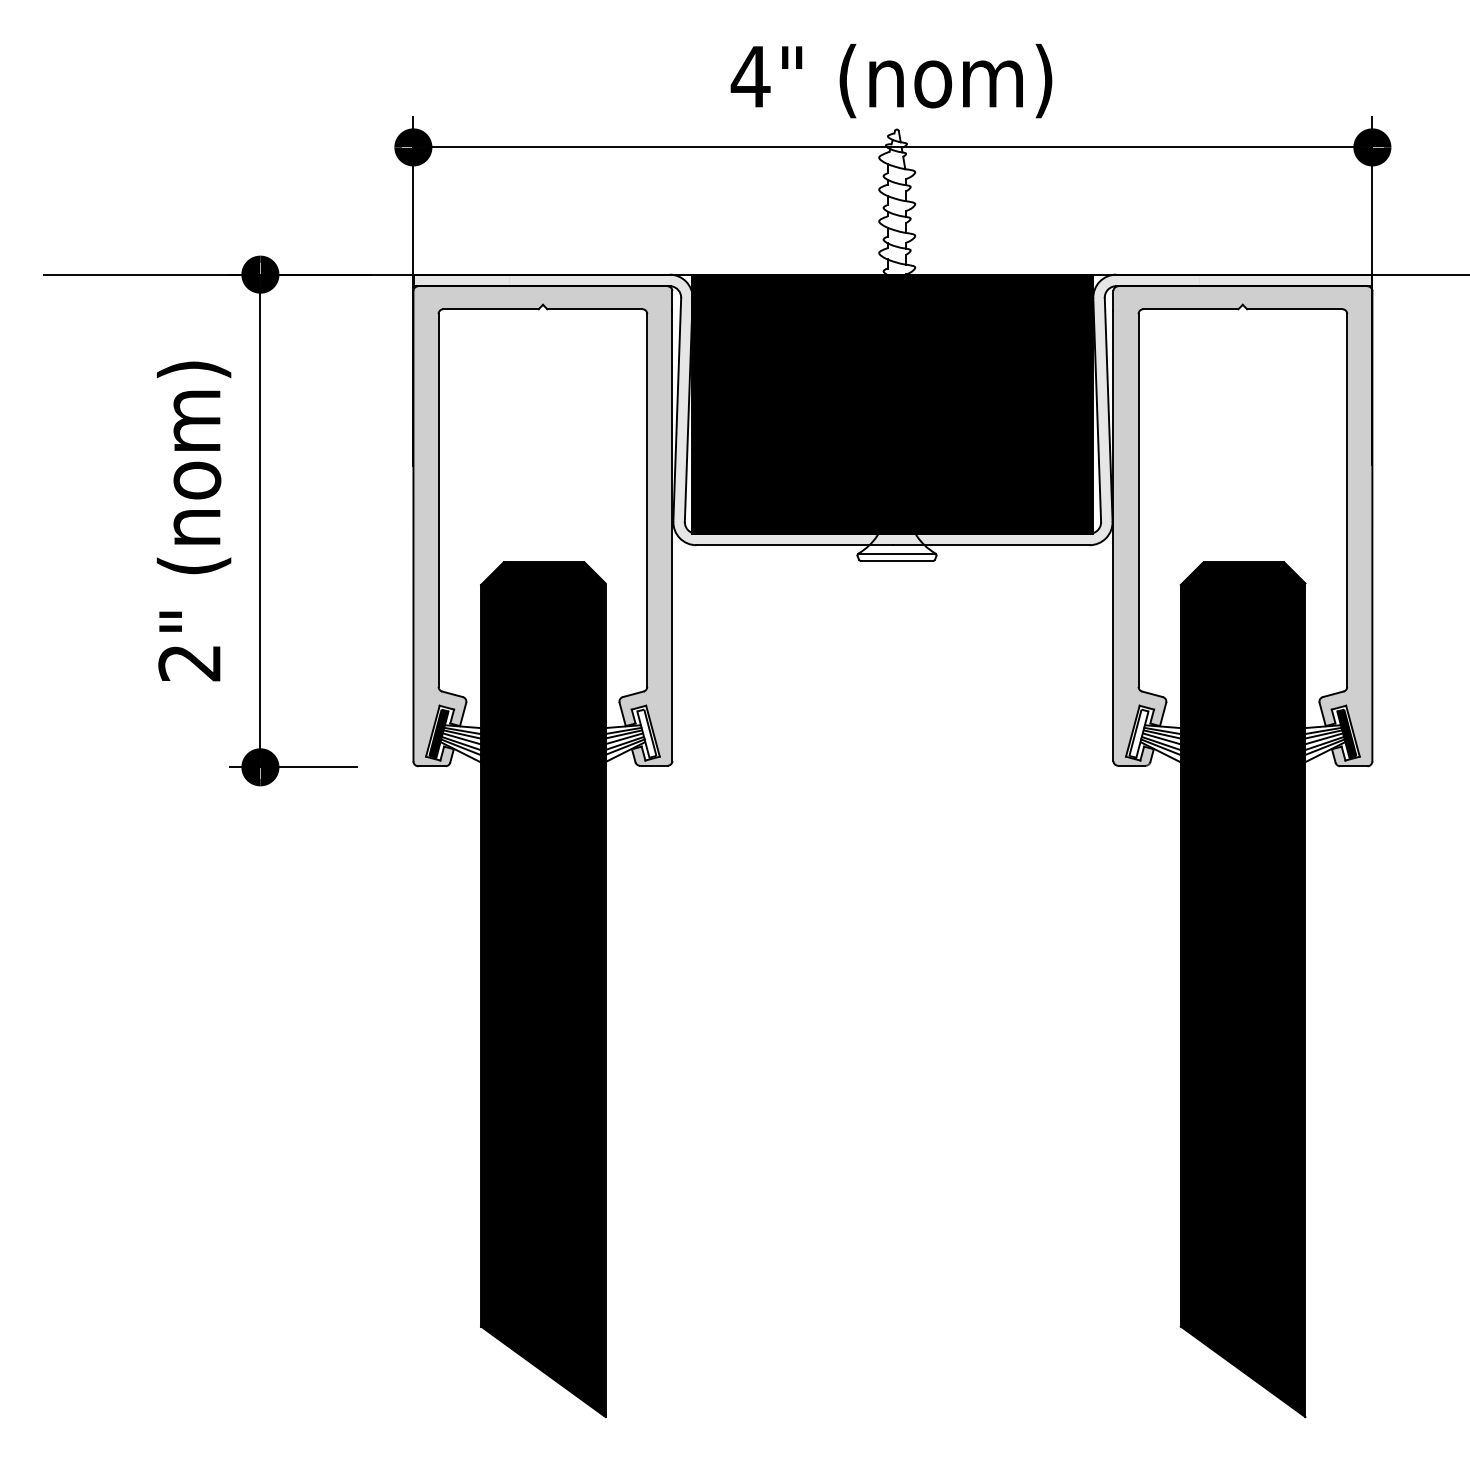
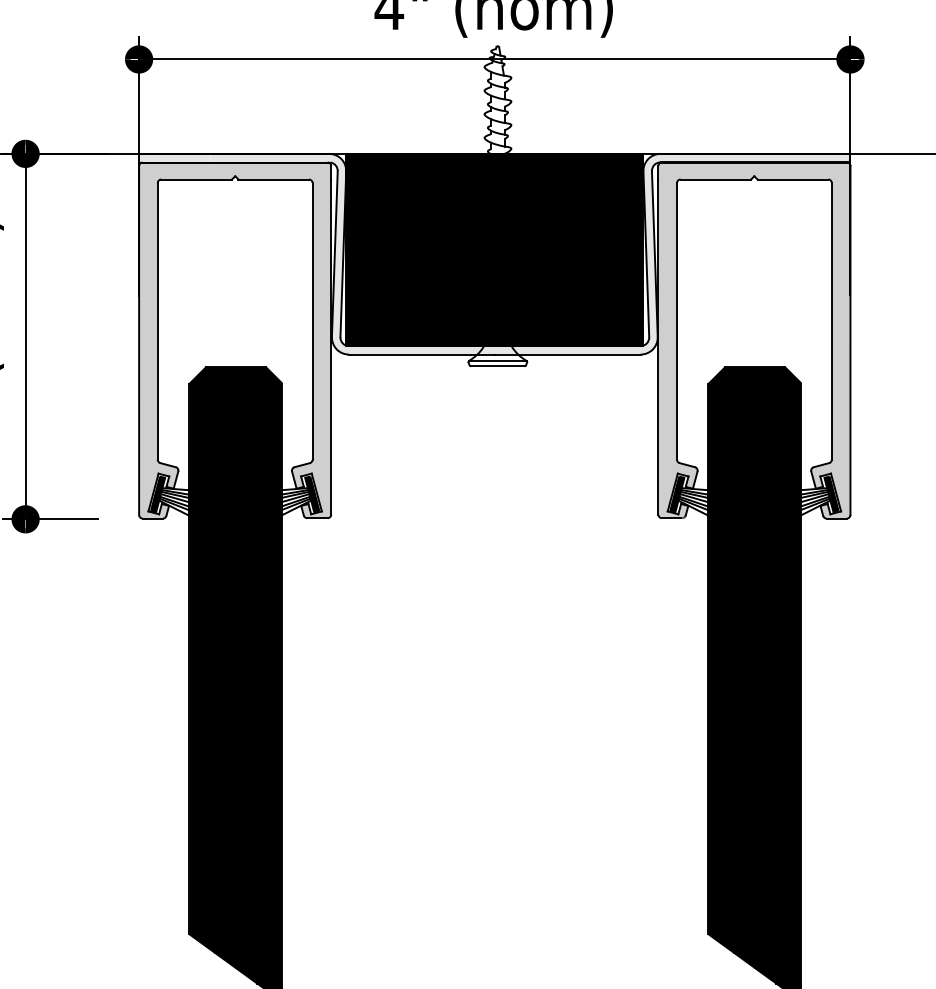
fill: (646, 733) -> (312, 494), added
fill: (1138, 733) -> (676, 494), added

